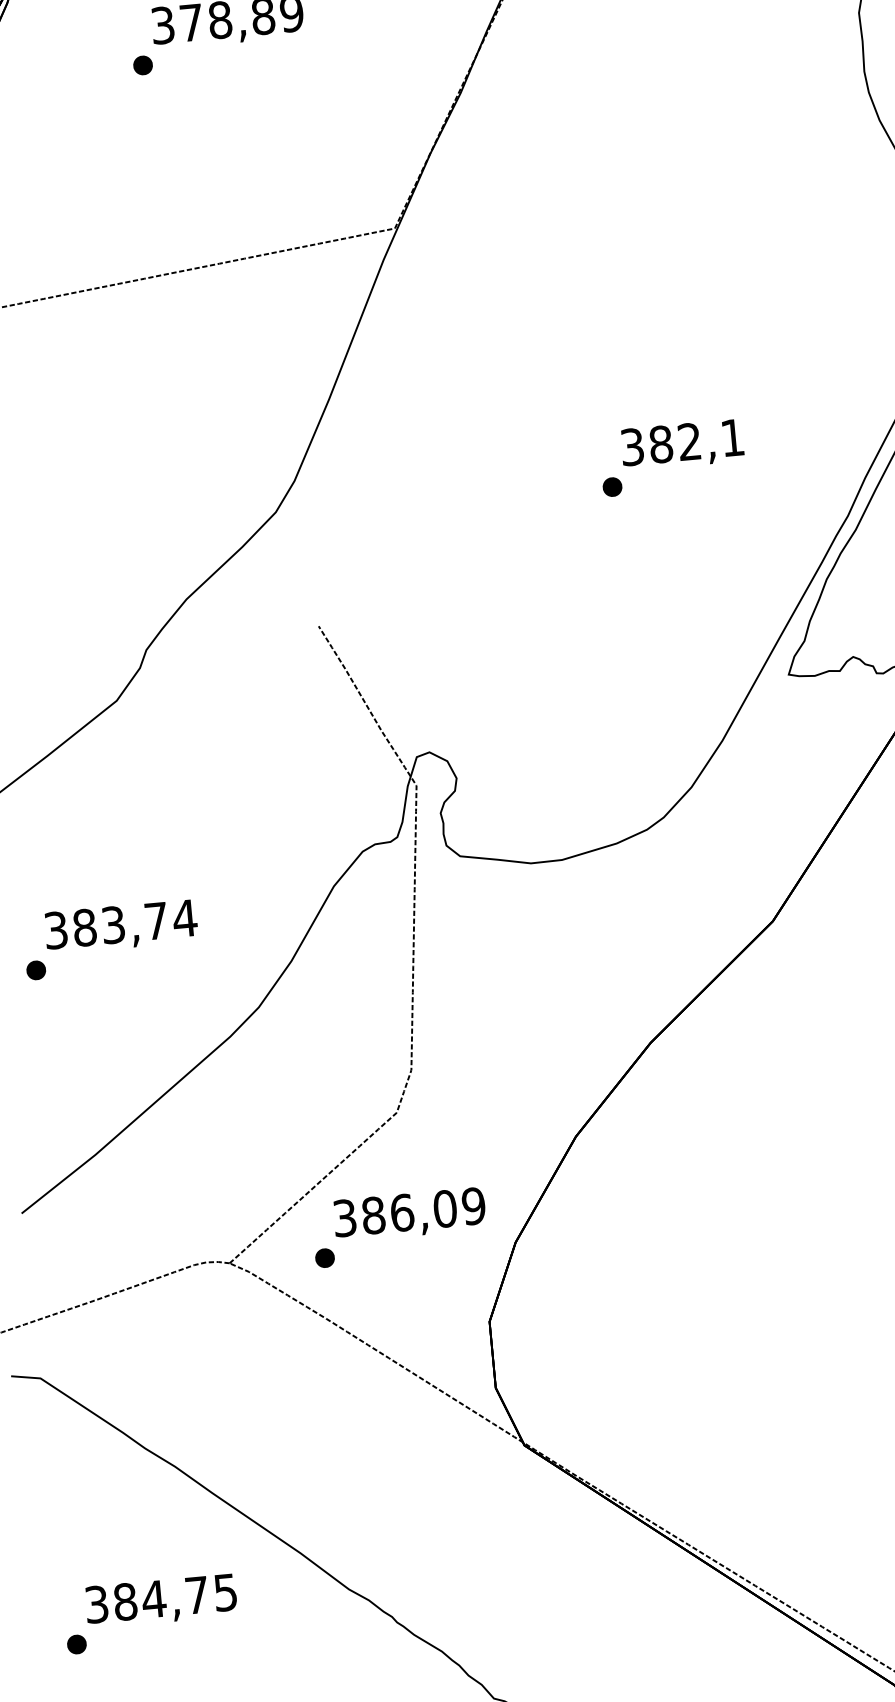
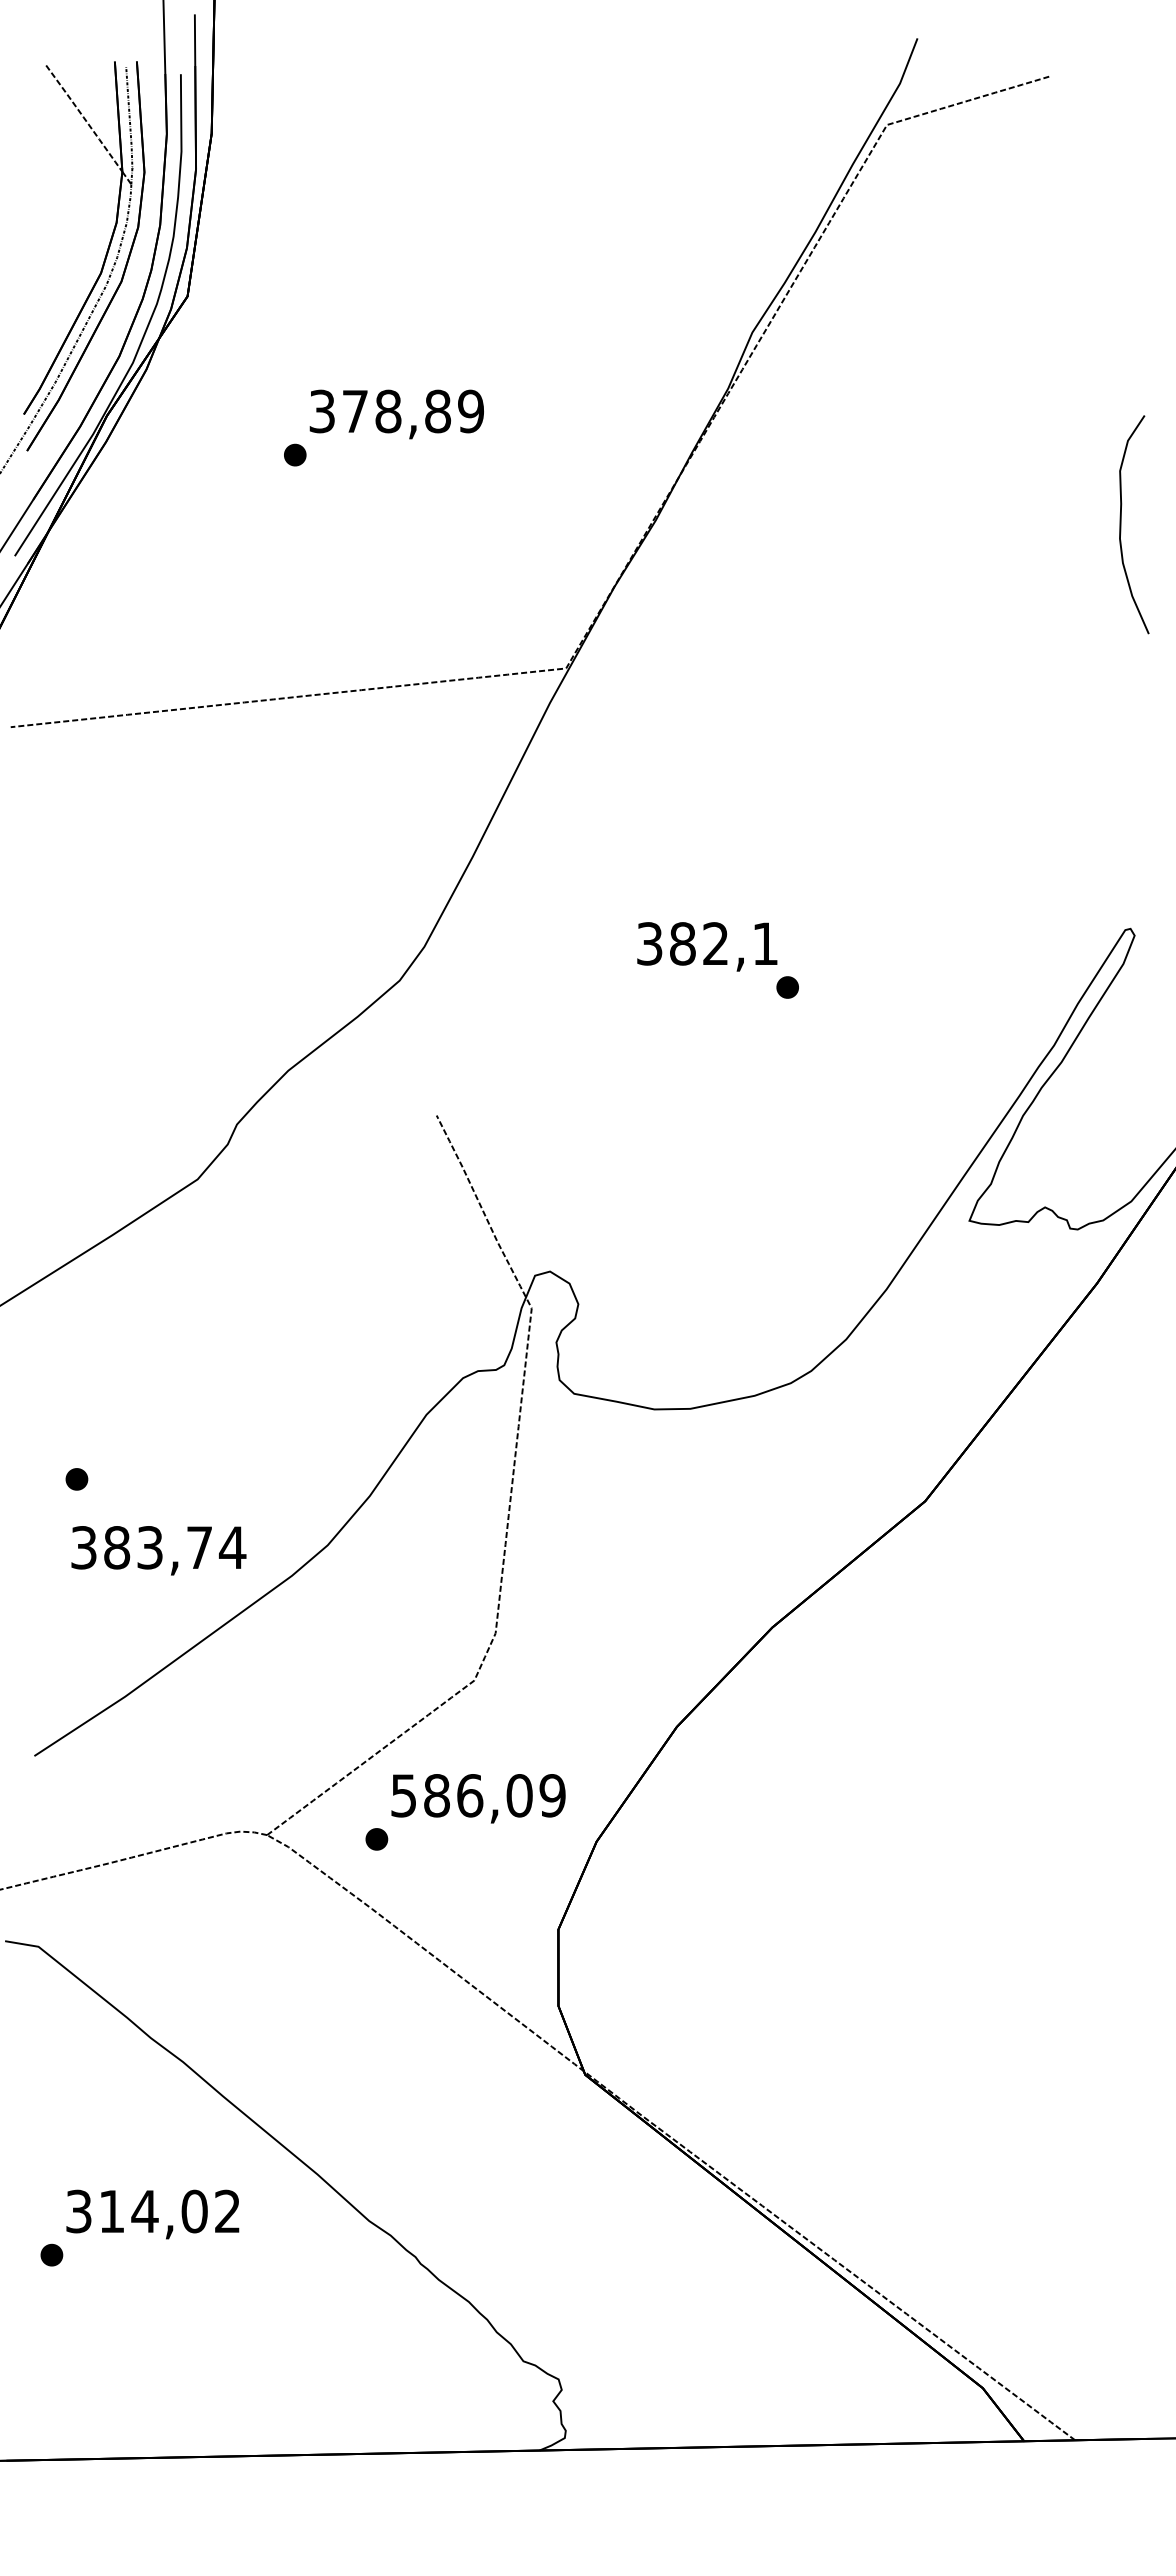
text: (682, 444) -> (707, 946), moved
text: (120, 926) -> (158, 1550), moved
text: (345, 1217) -> (404, 1795), 386,09 -> 586,09
text: (175, 1597) -> (169, 2211), 384,75 -> 314,02

